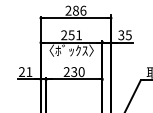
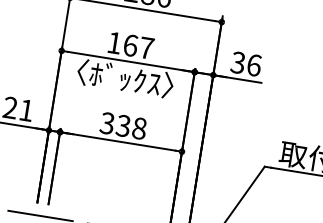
text: (71, 35) -> (130, 45), 251 -> 167
text: (128, 35) -> (253, 65), 35 -> 36
text: (73, 72) -> (121, 126), 230 -> 338

